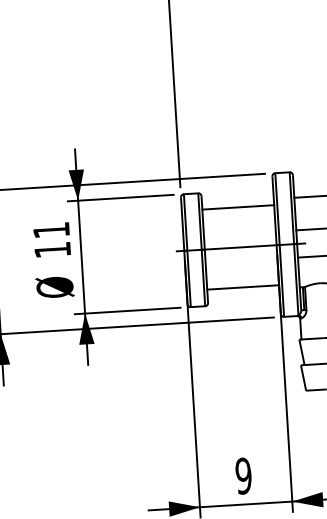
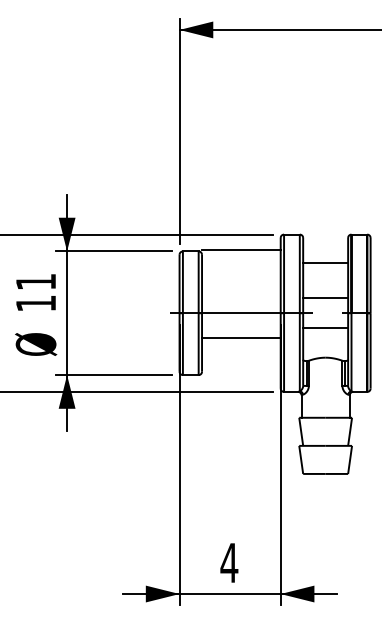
line: (238, 207) -> (241, 250), moved
line: (243, 287) -> (241, 338), moved
text: (243, 475) -> (229, 562), 9 -> 4

